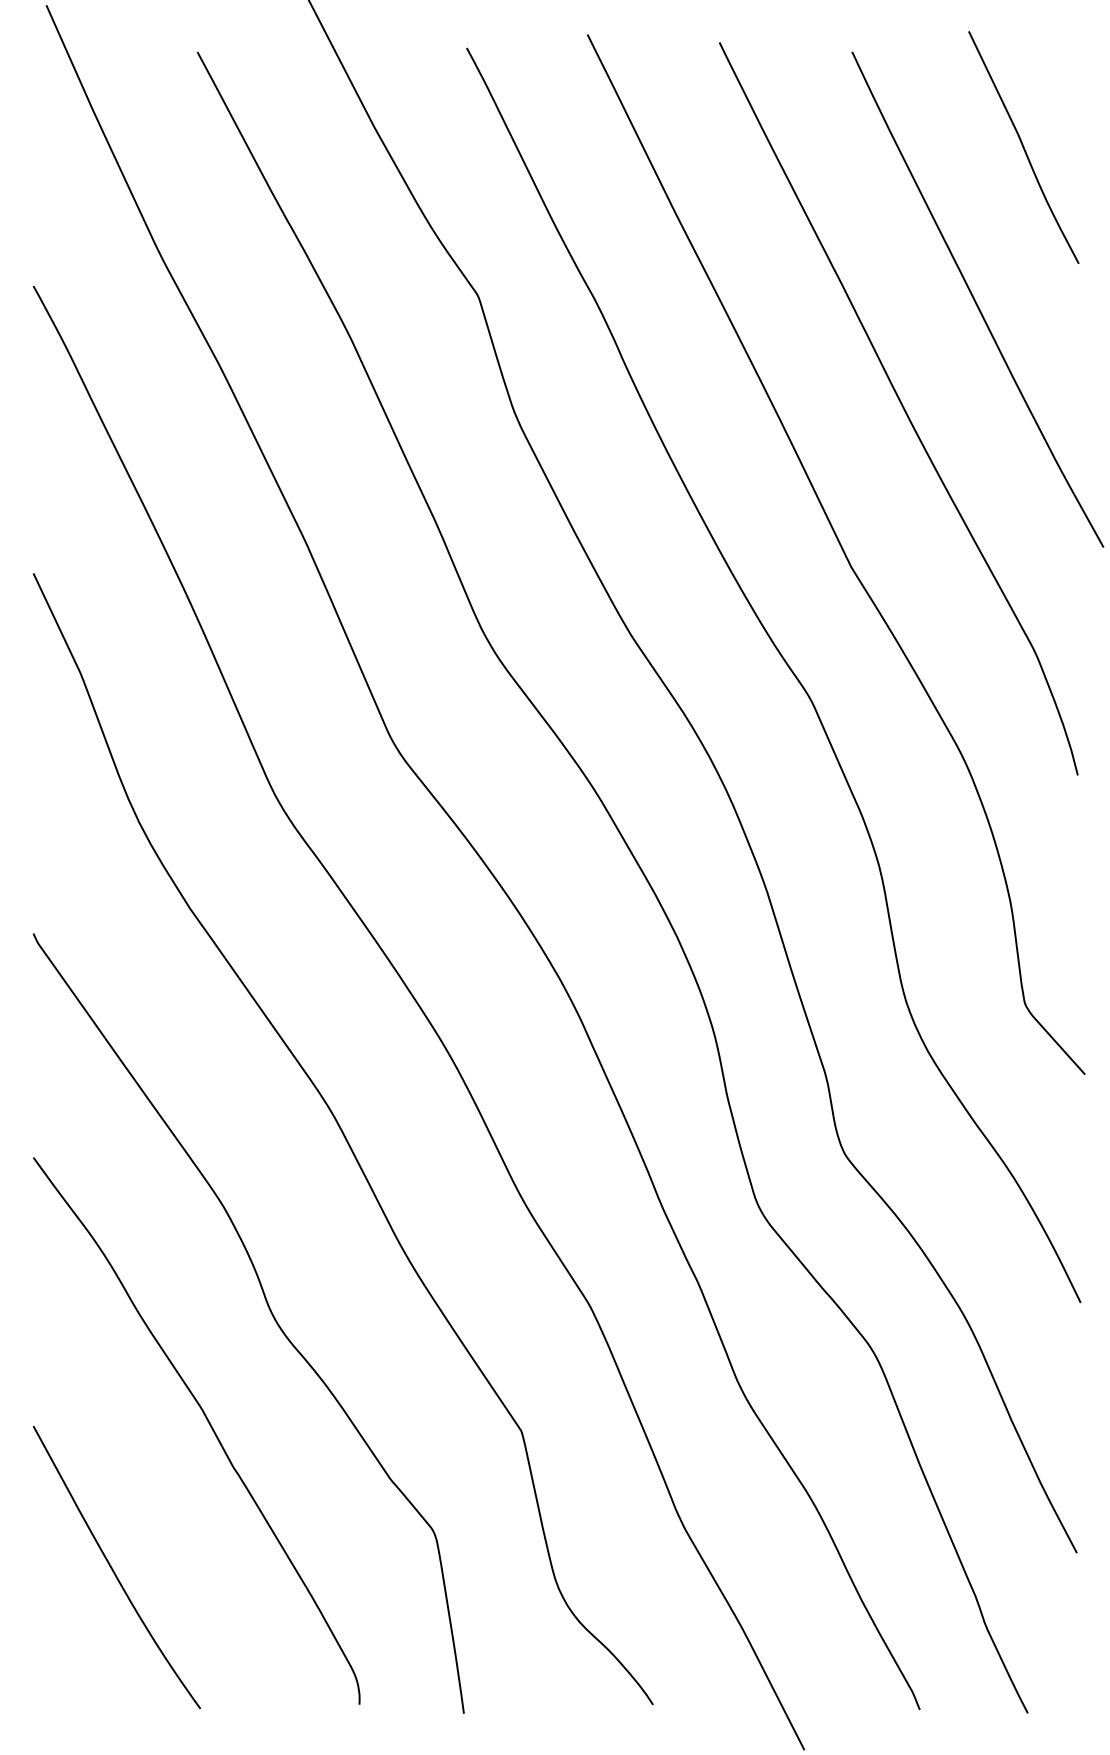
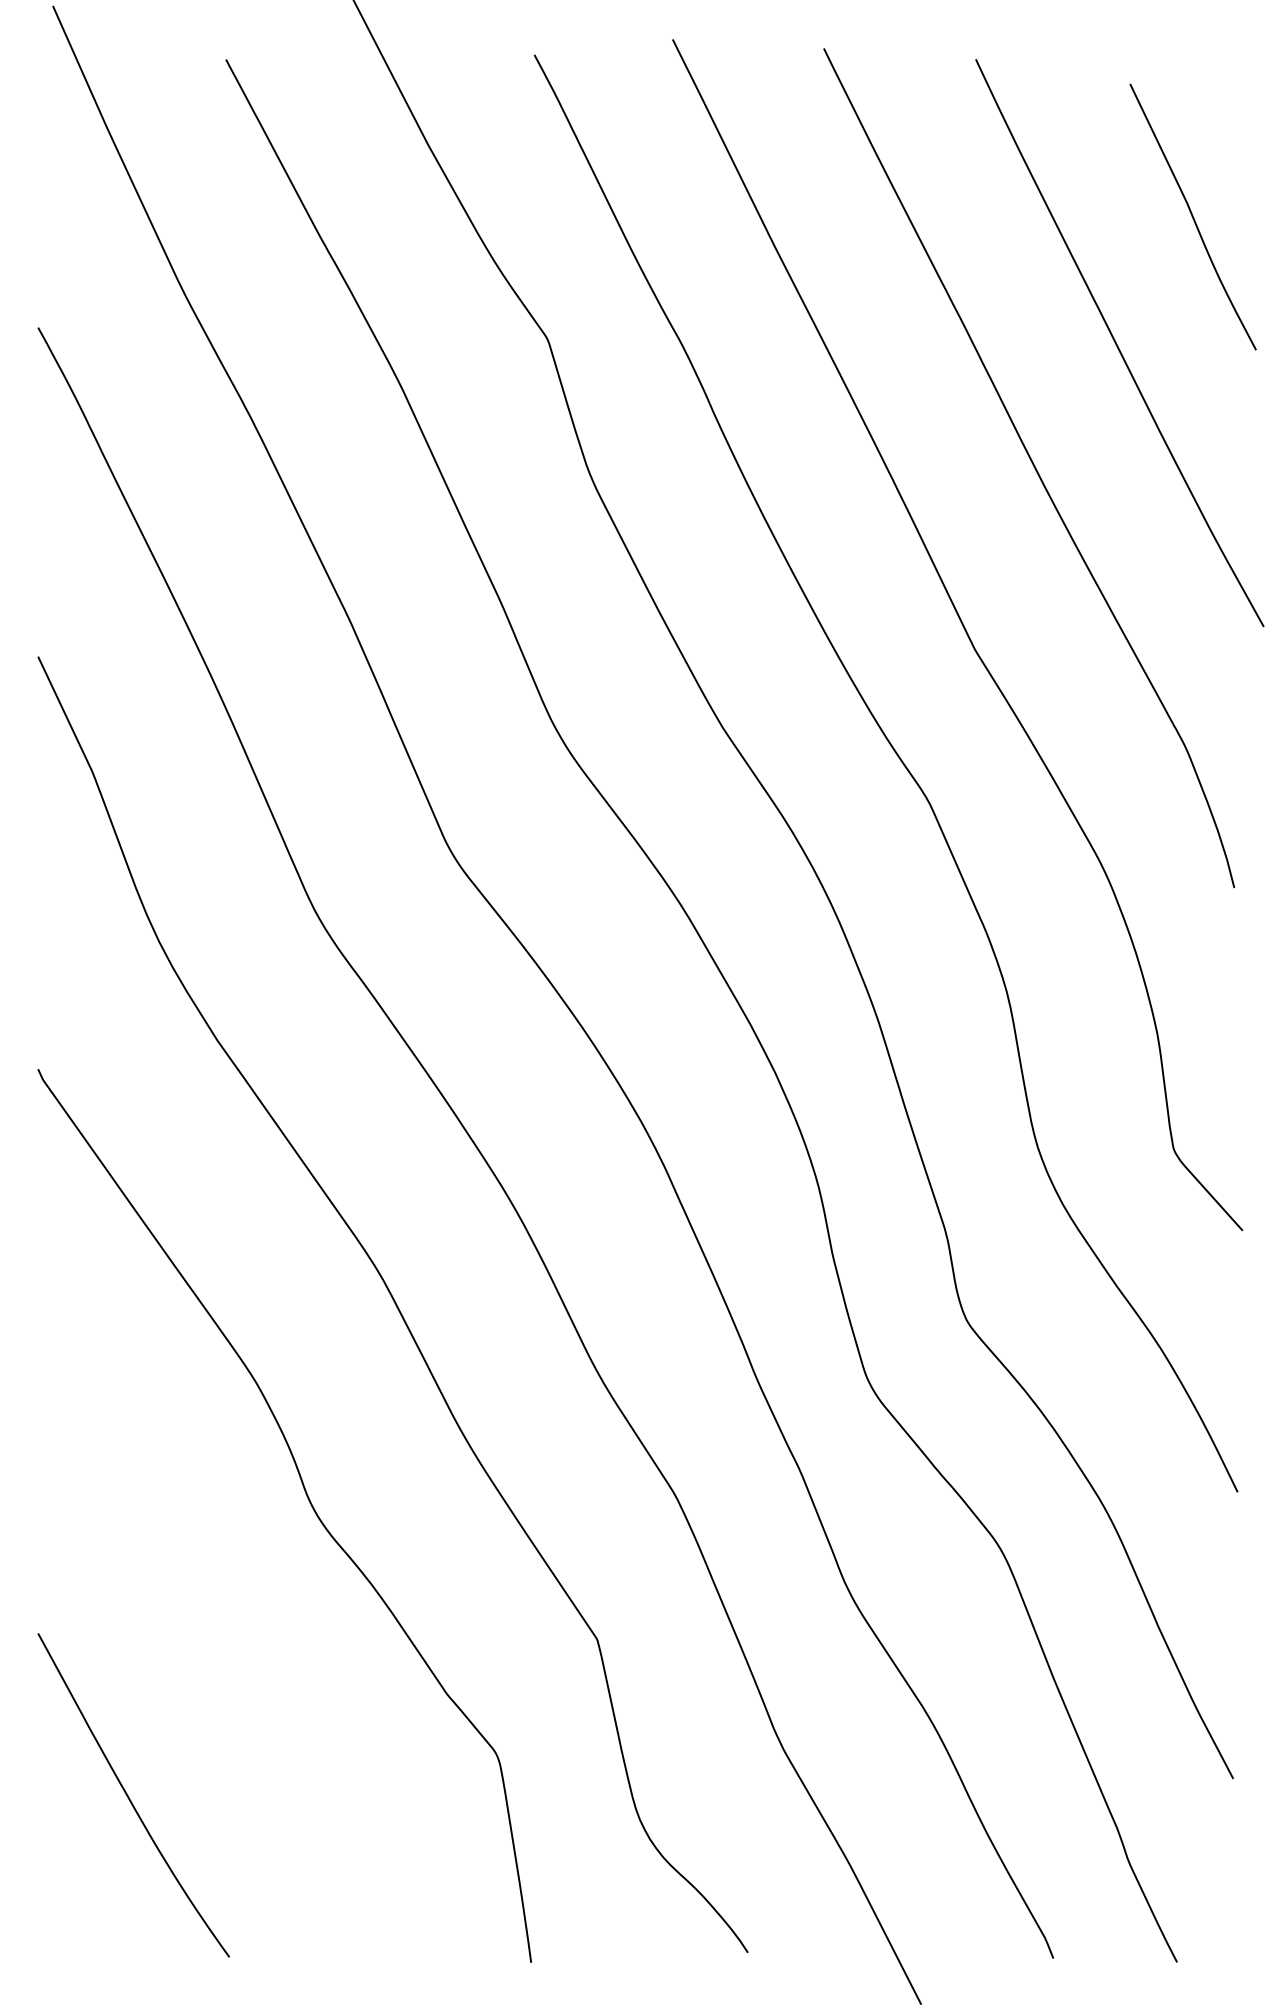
curve: (1023, 147) -> (1192, 216), moved
curve: (208, 1423) -> (238, 1630), removed

